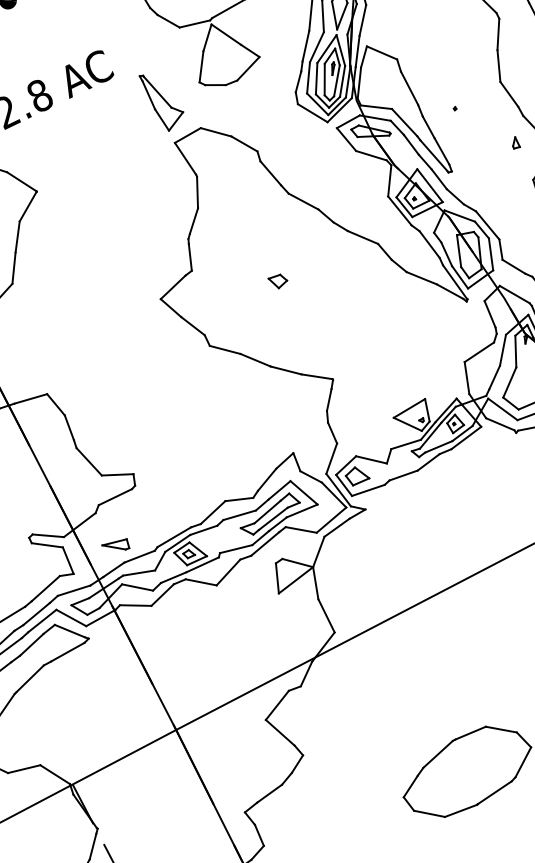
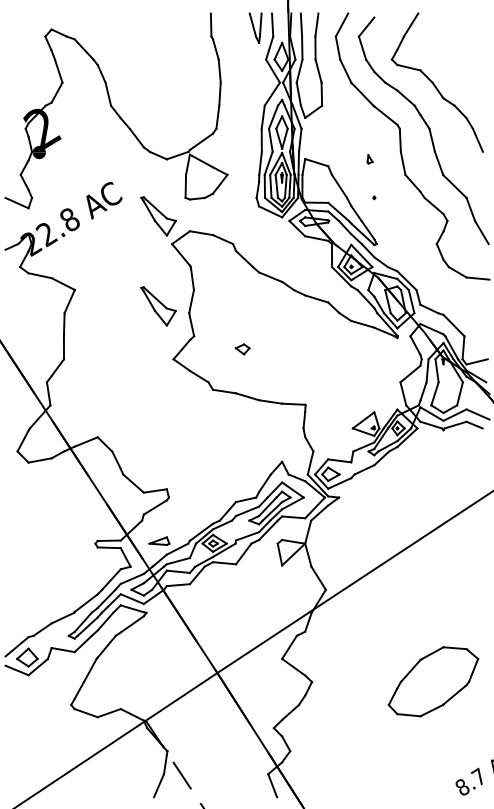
part: (516, 143) -> (369, 159), moved
part: (147, 225) -> (158, 306), added
part: (277, 281) -> (242, 349), moved

